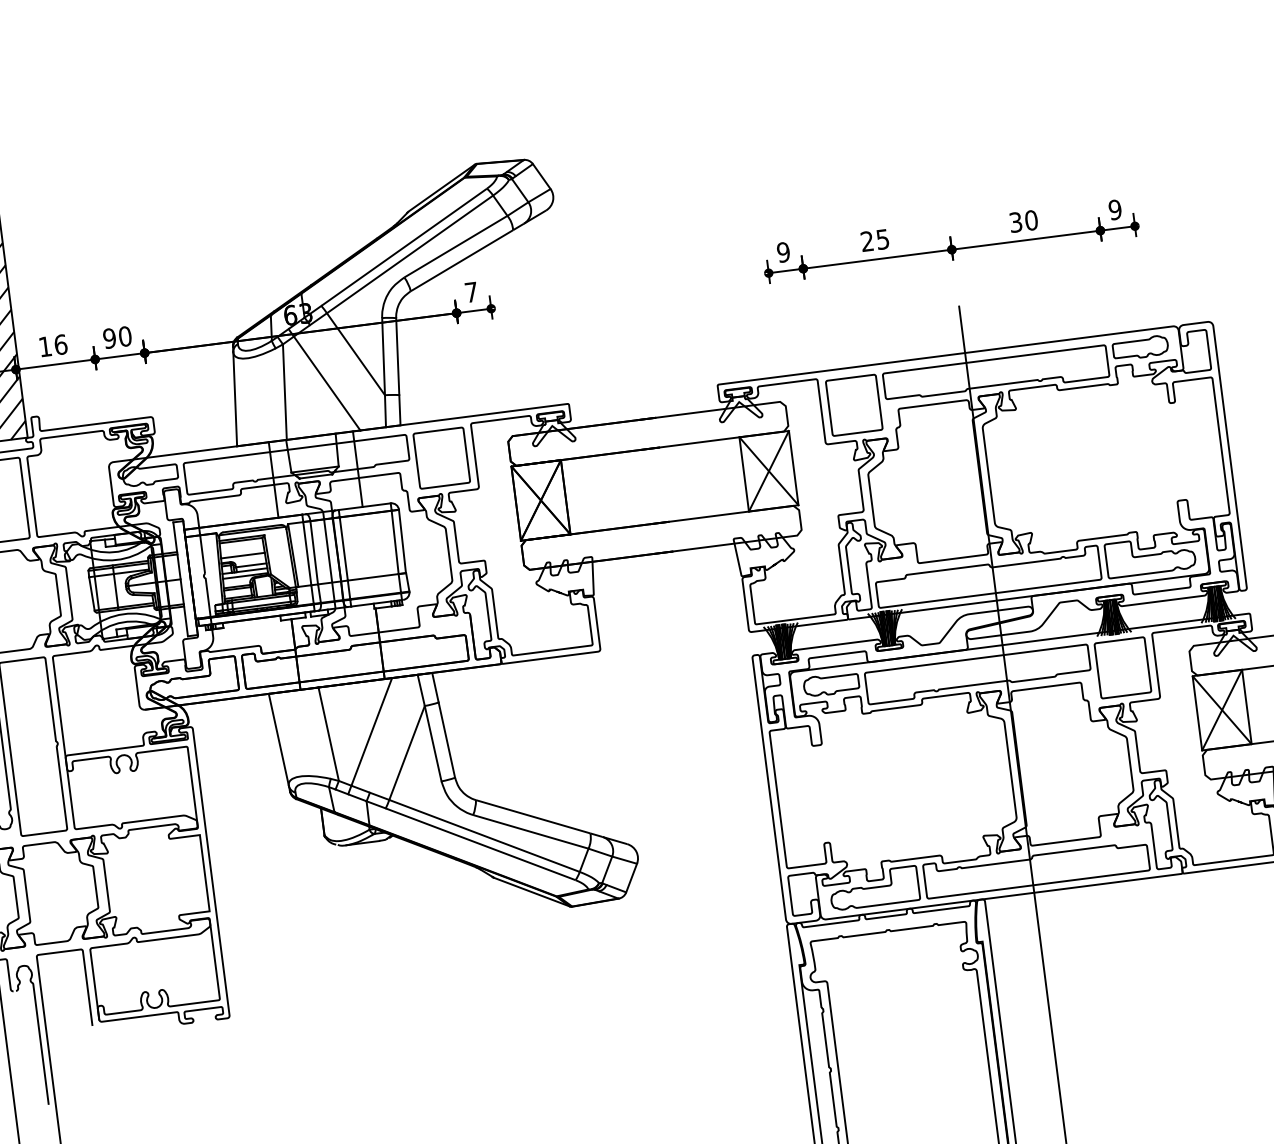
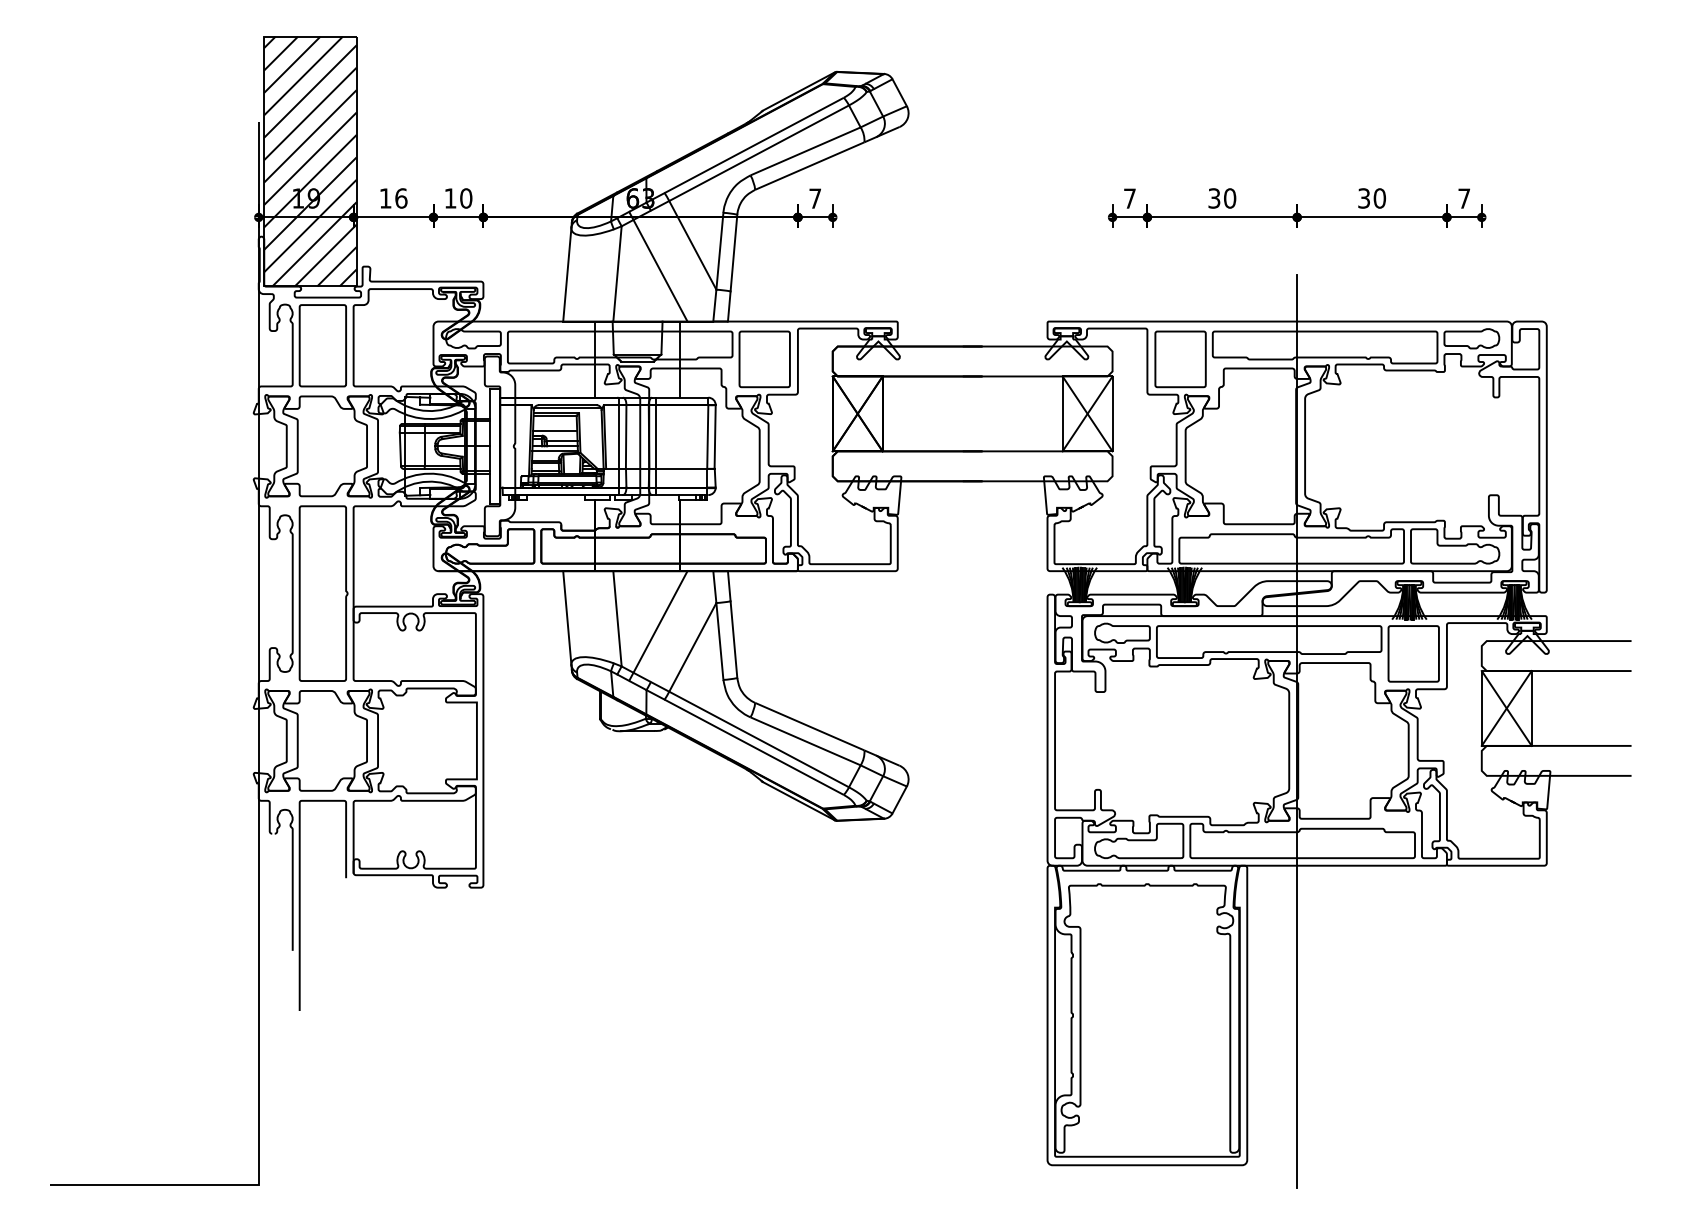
text: (1115, 209) -> (1464, 198), 9 -> 7
text: (875, 240) -> (1222, 198), 25 -> 30
text: (783, 252) -> (1129, 198), 9 -> 7
text: (109, 338) -> (450, 198), 90 -> 10

